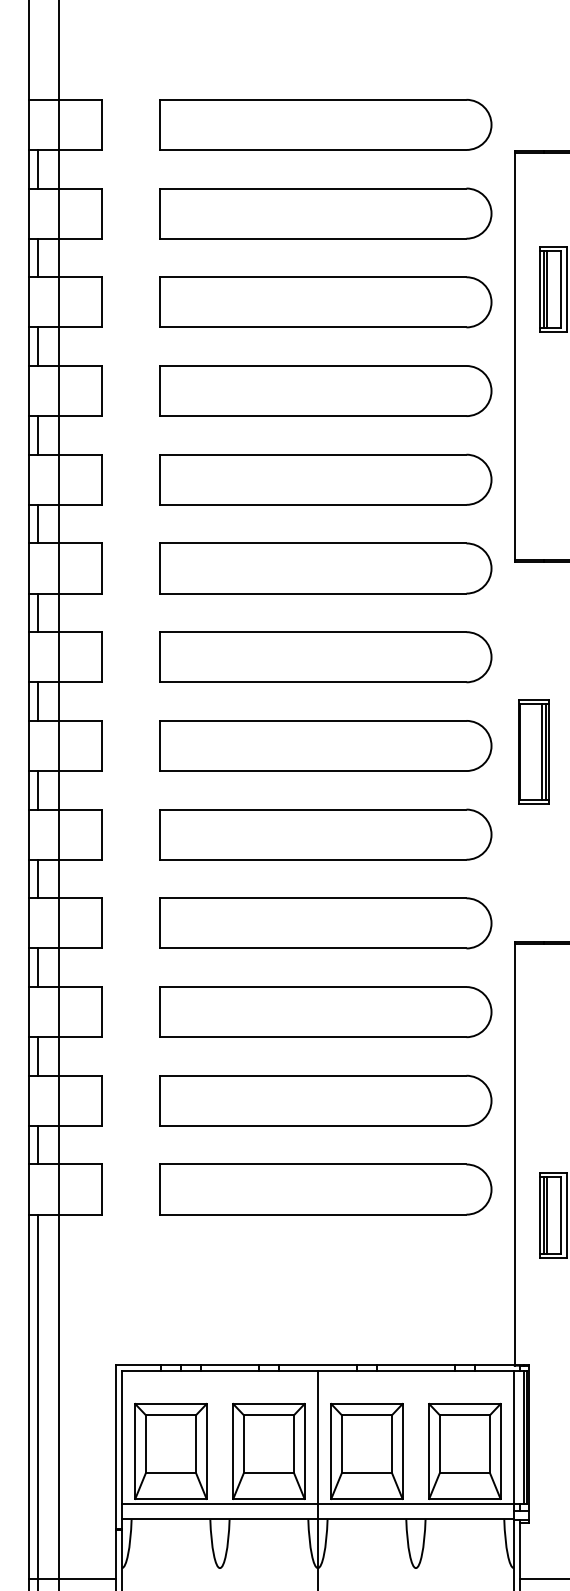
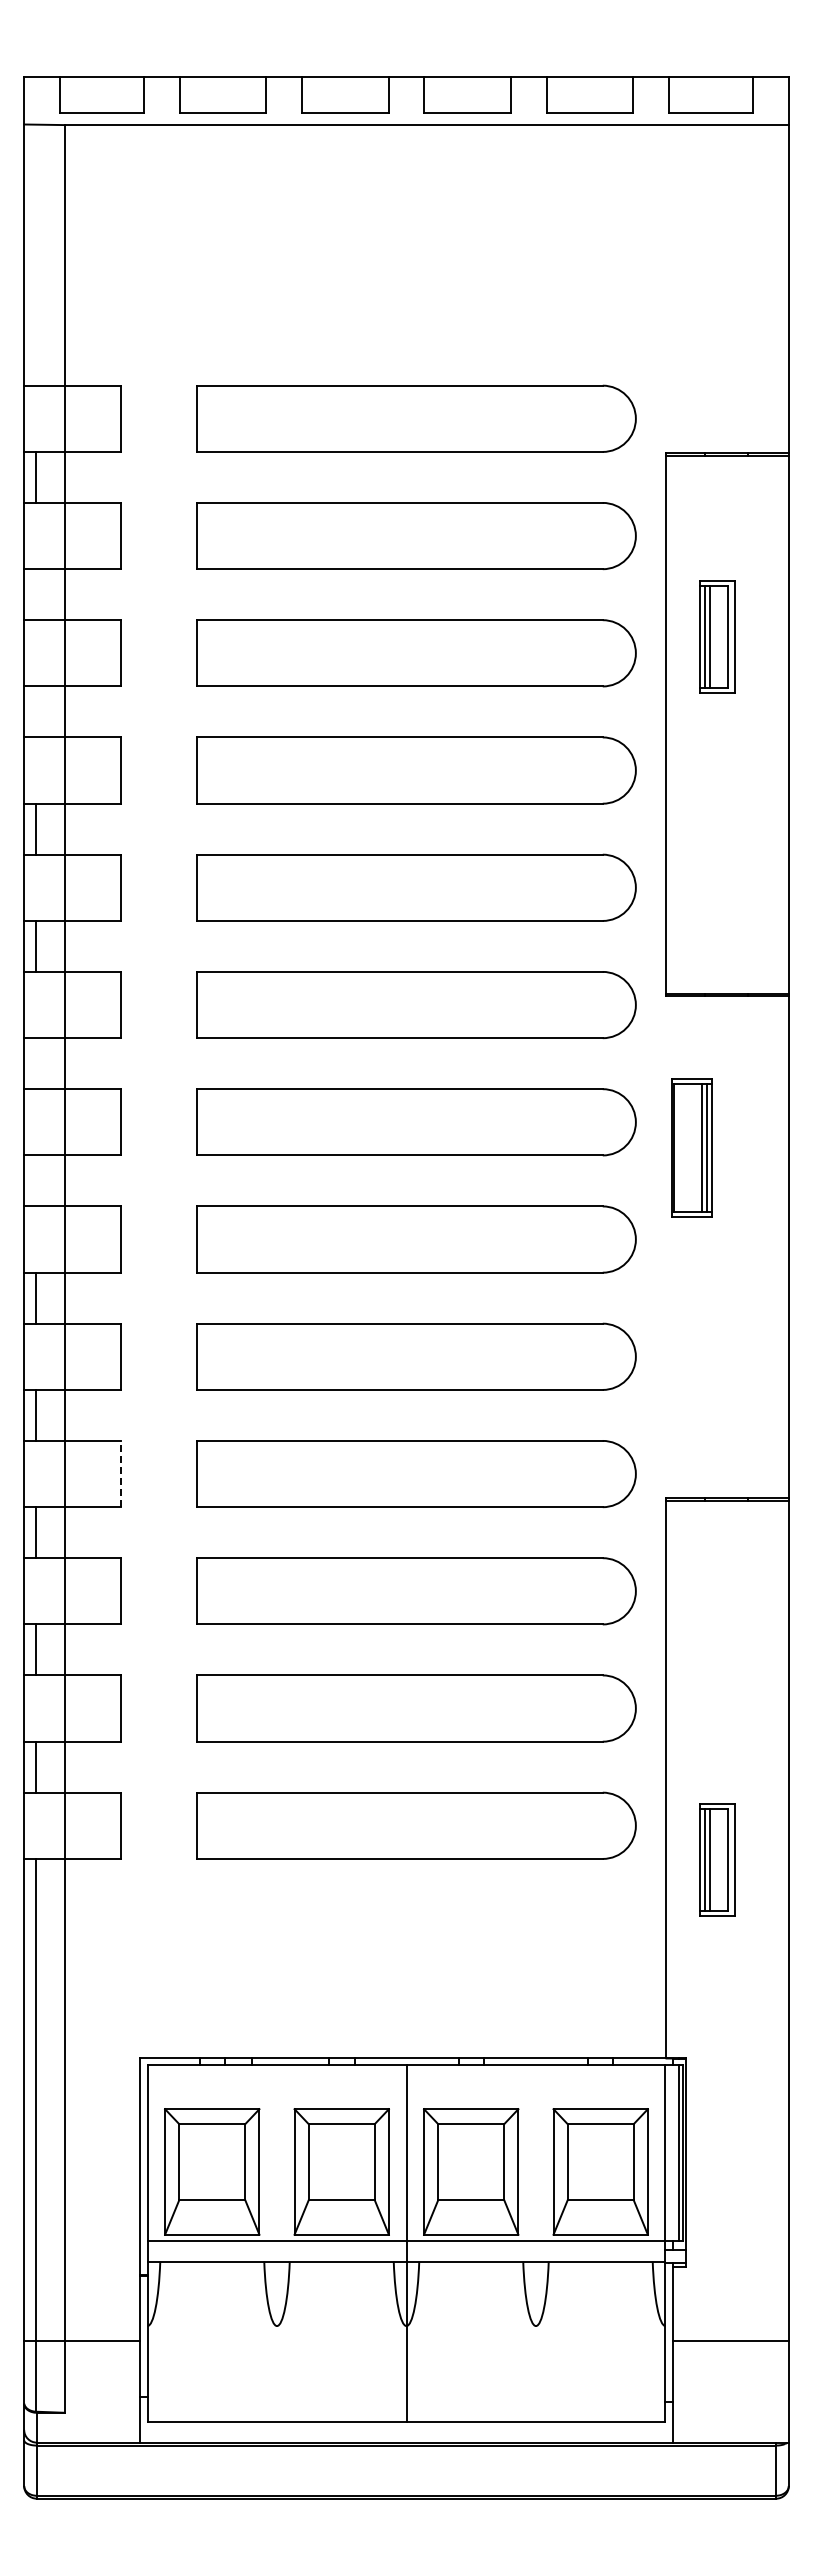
line: (37, 257) -> (36, 594), removed
line: (37, 346) -> (36, 711), removed
line: (37, 612) -> (36, 1063), removed
line: (37, 701) -> (36, 1180), removed
part: (533, 751) -> (691, 1147), moved
line: (102, 922) -> (121, 1473), solid -> dashed

